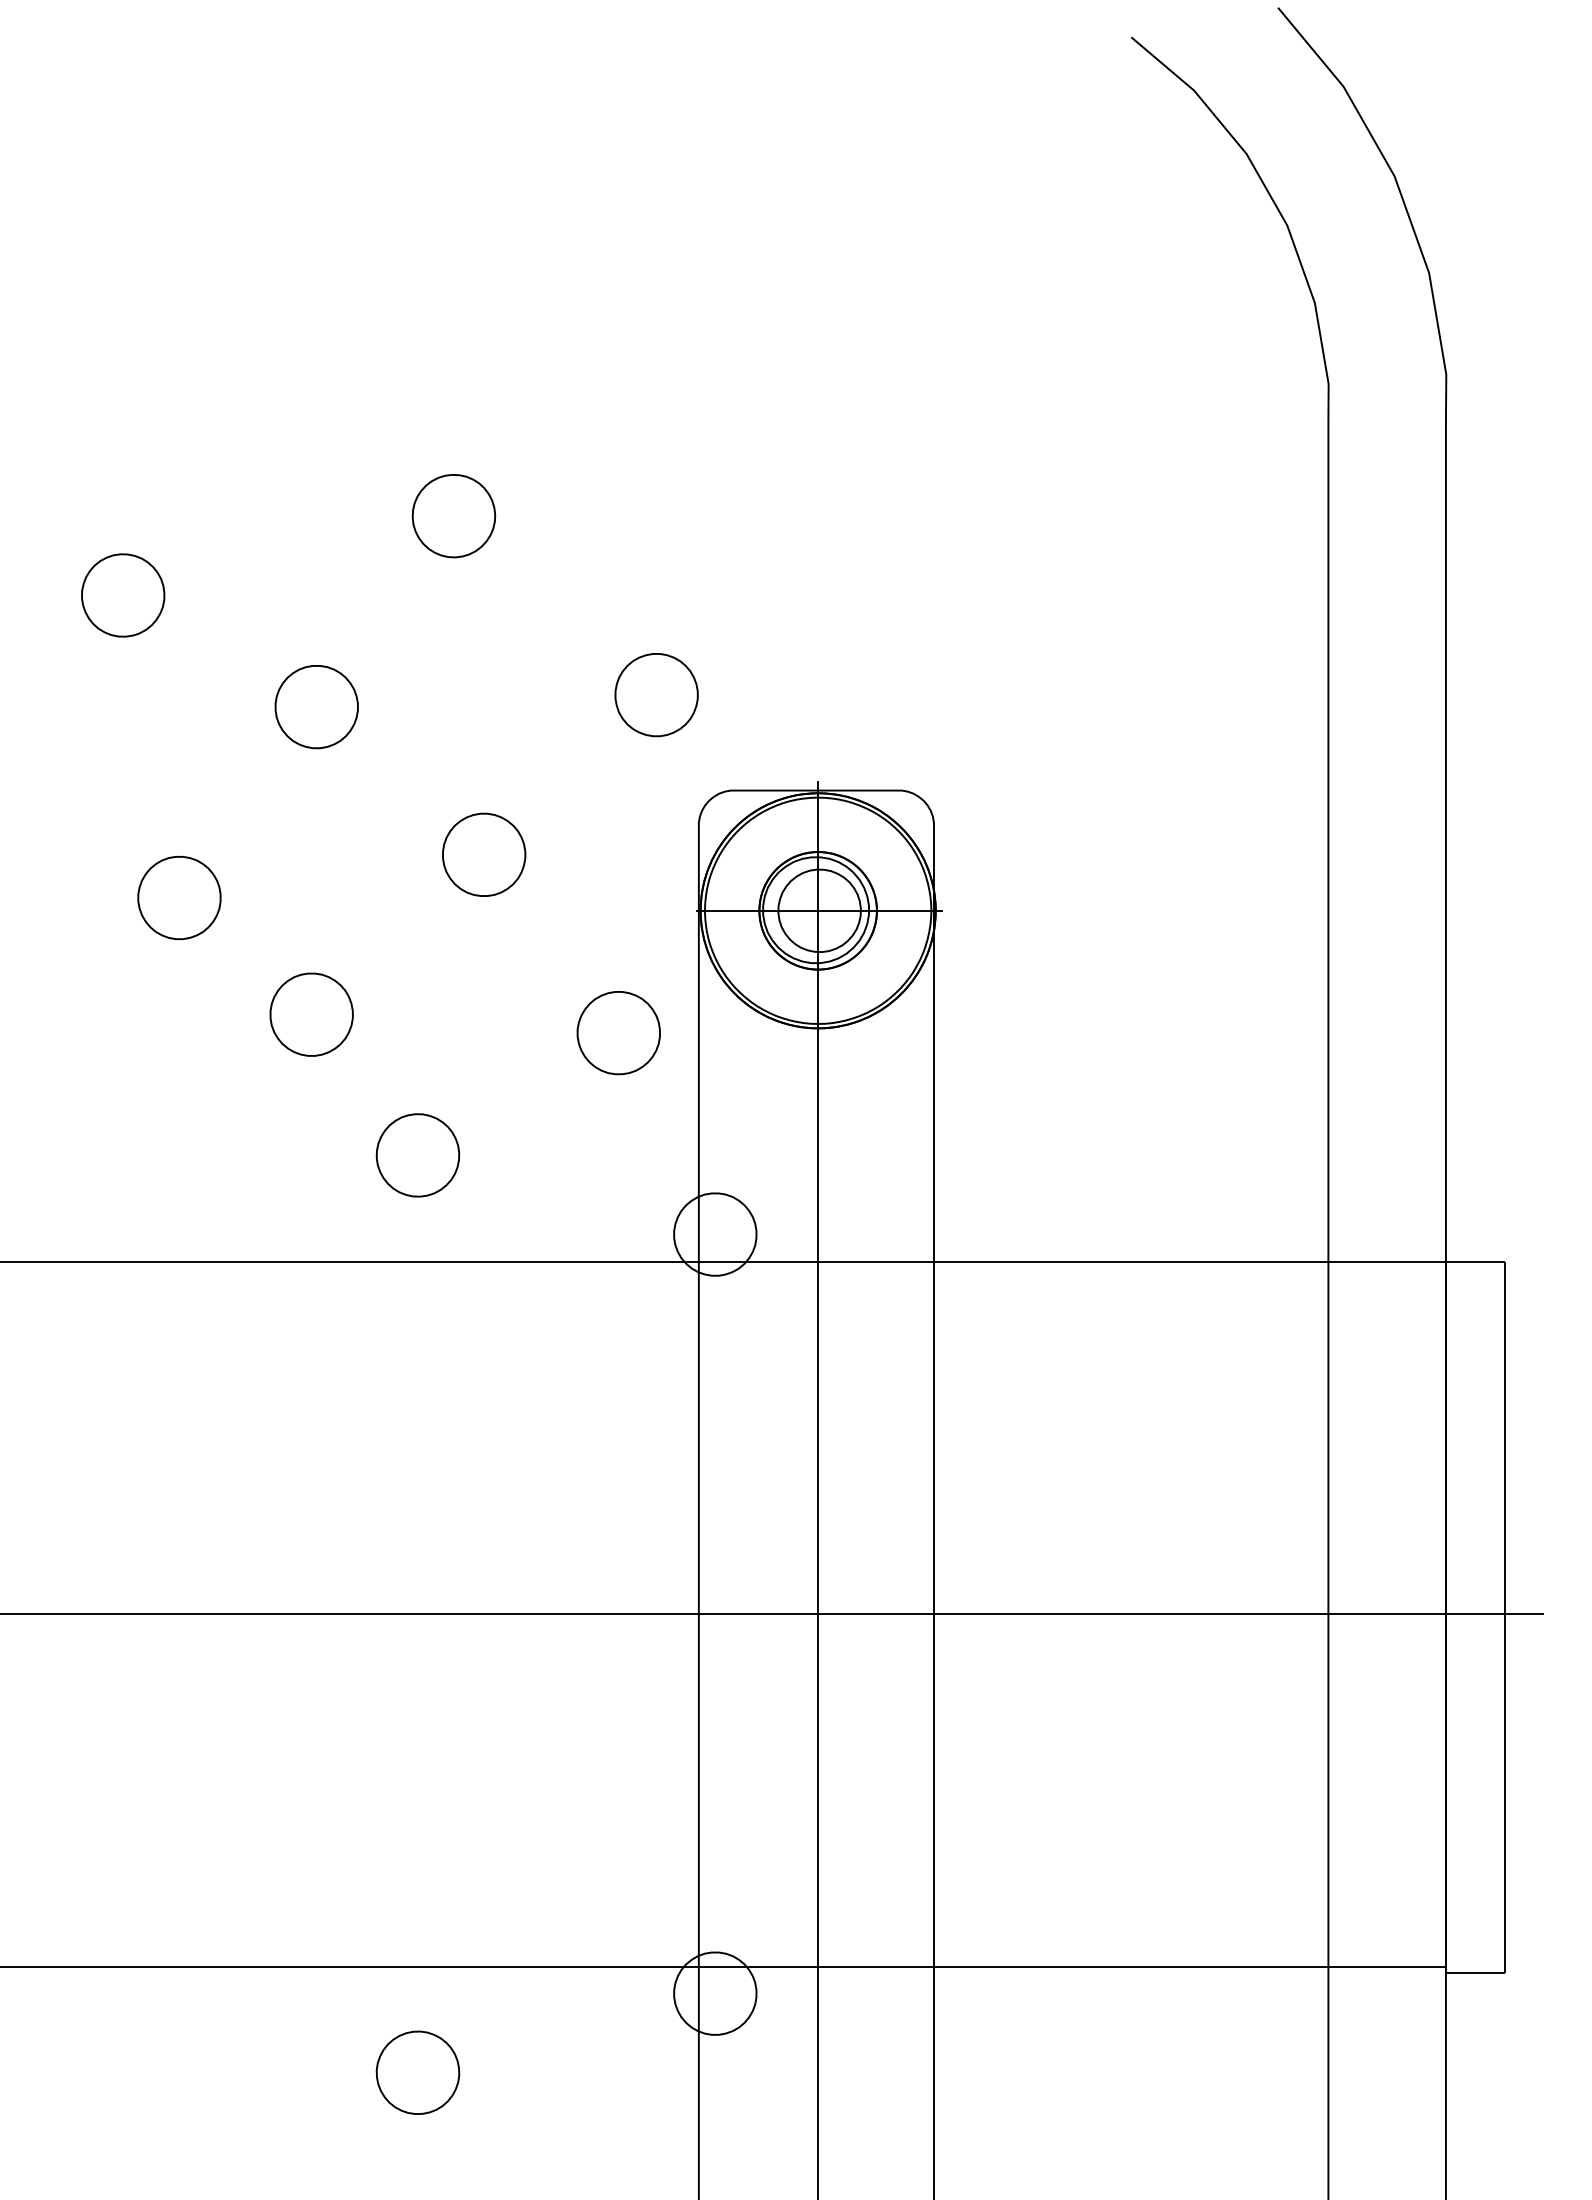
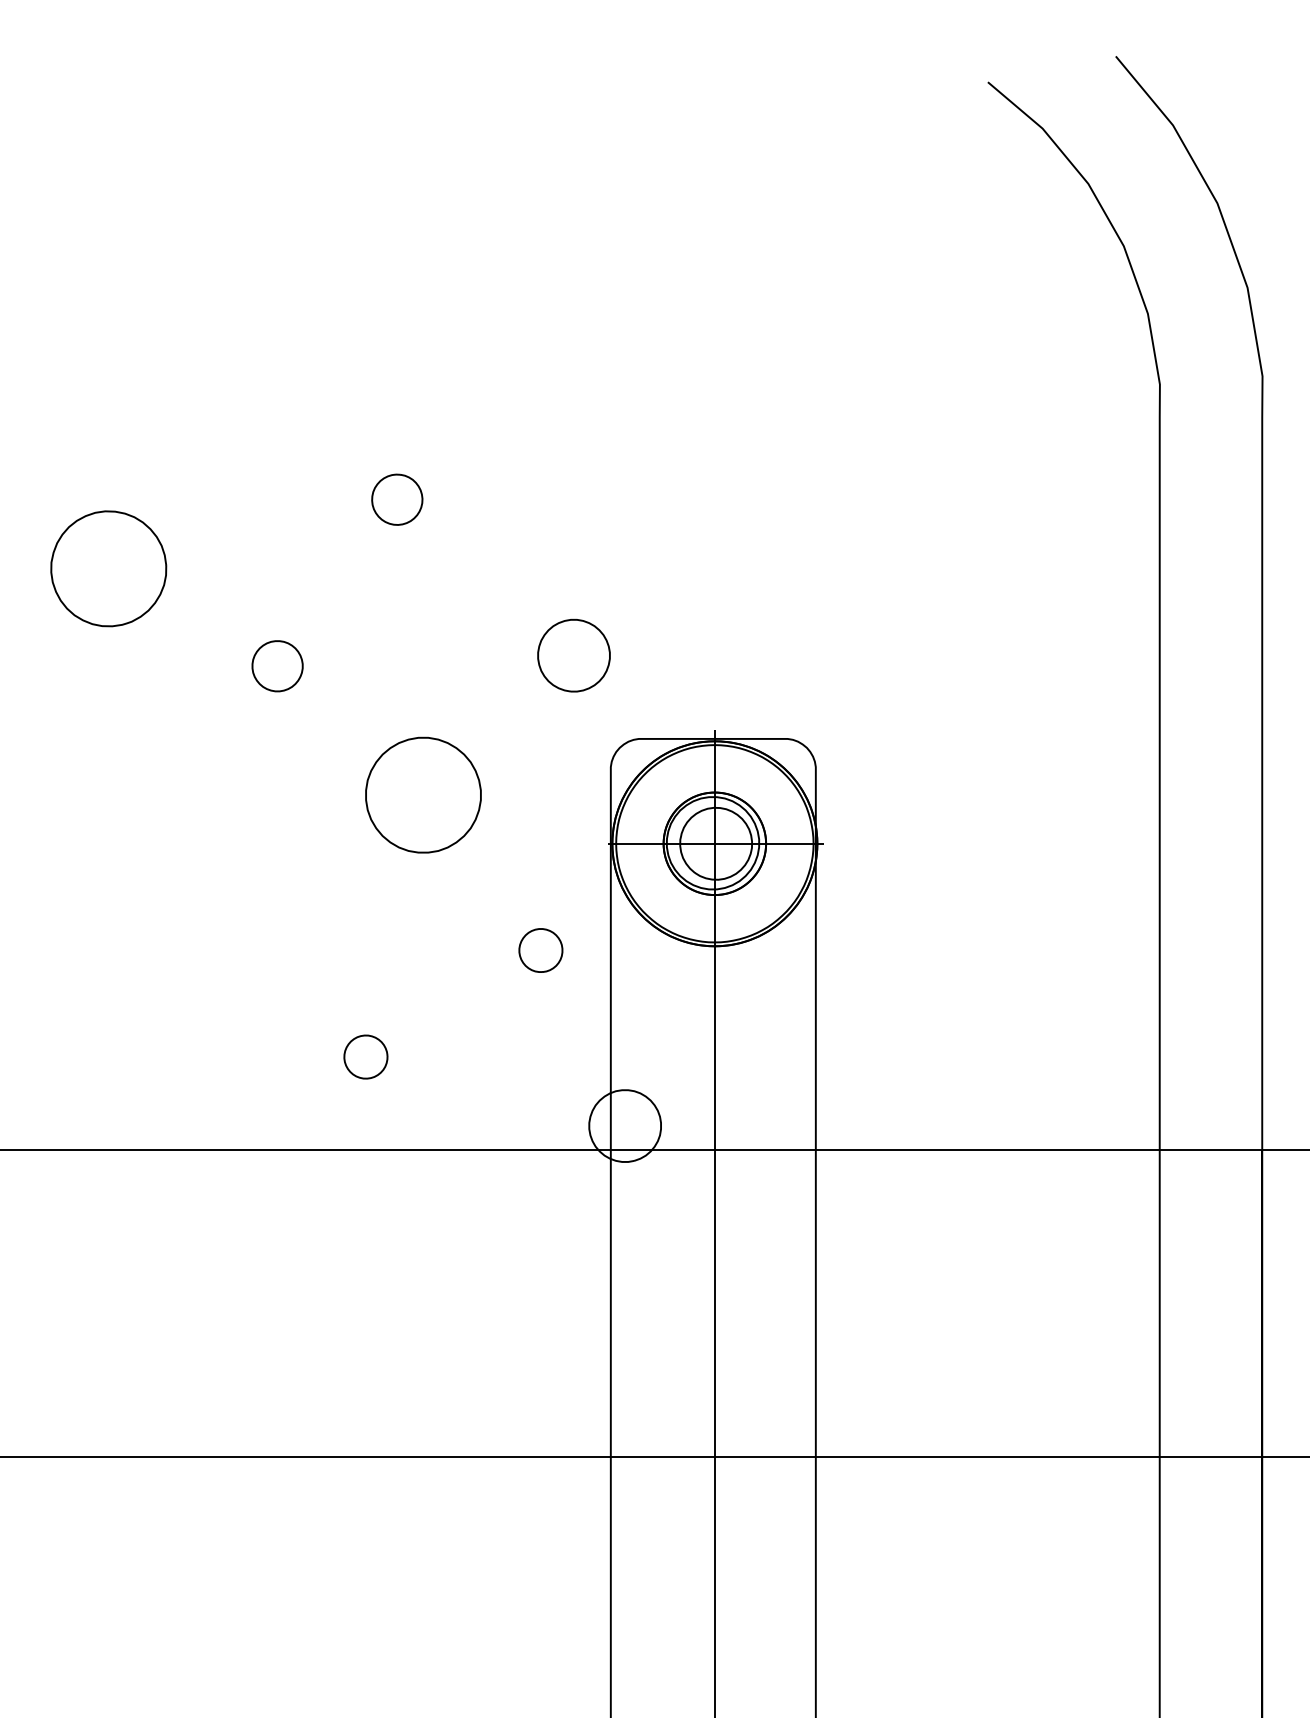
part: (453, 516) -> (396, 499), size x0.7
part: (123, 595) -> (109, 568), size x1.6
part: (316, 707) -> (277, 666), size x0.7
part: (484, 854) -> (423, 794), size x1.6
part: (179, 898) -> (158, 833), removed
part: (311, 1014) -> (273, 934), removed
part: (618, 1033) -> (540, 950), size x0.6
part: (417, 1155) -> (365, 1057), size x0.6

